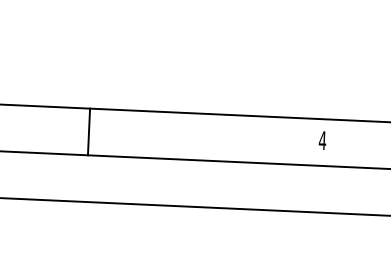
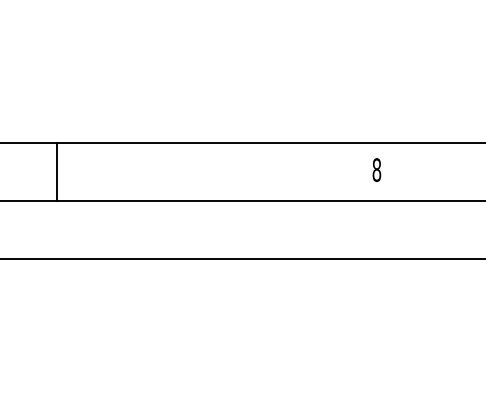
line: (88, 131) -> (56, 172), moved
text: (322, 140) -> (376, 169), 4 -> 8

